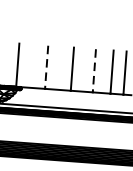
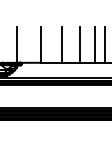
line: (46, 67) -> (40, 45), dashed -> solid
line: (94, 71) -> (80, 45), dashed -> solid

